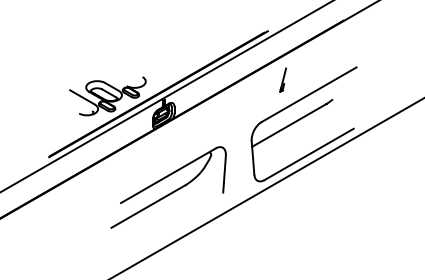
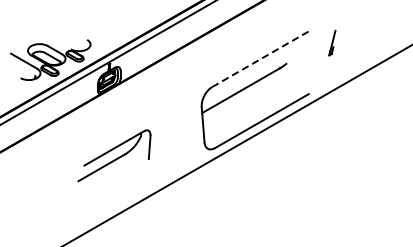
part: (282, 79) -> (331, 42), moved
line: (309, 94) -> (262, 58), solid -> dashed
part: (168, 187) -> (114, 155), size x0.6

